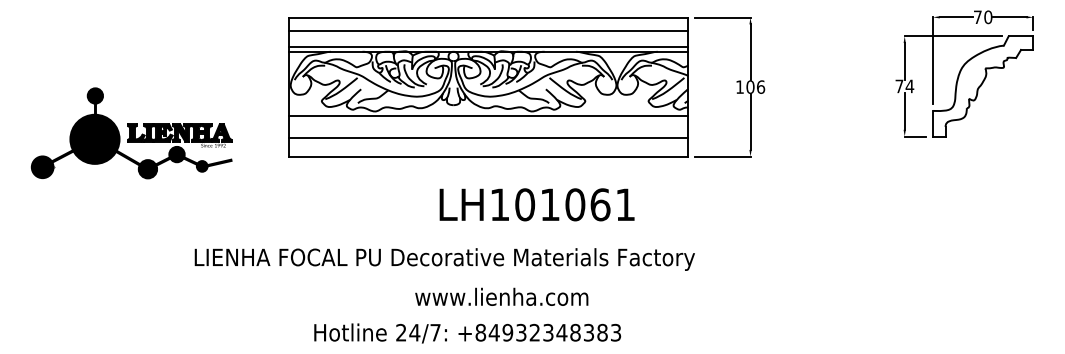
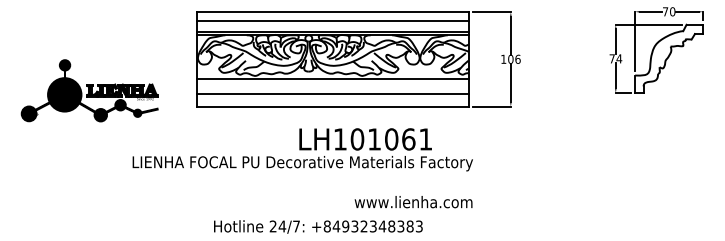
text: (444, 259) -> (302, 163), moved
text: (501, 297) -> (413, 202), moved

